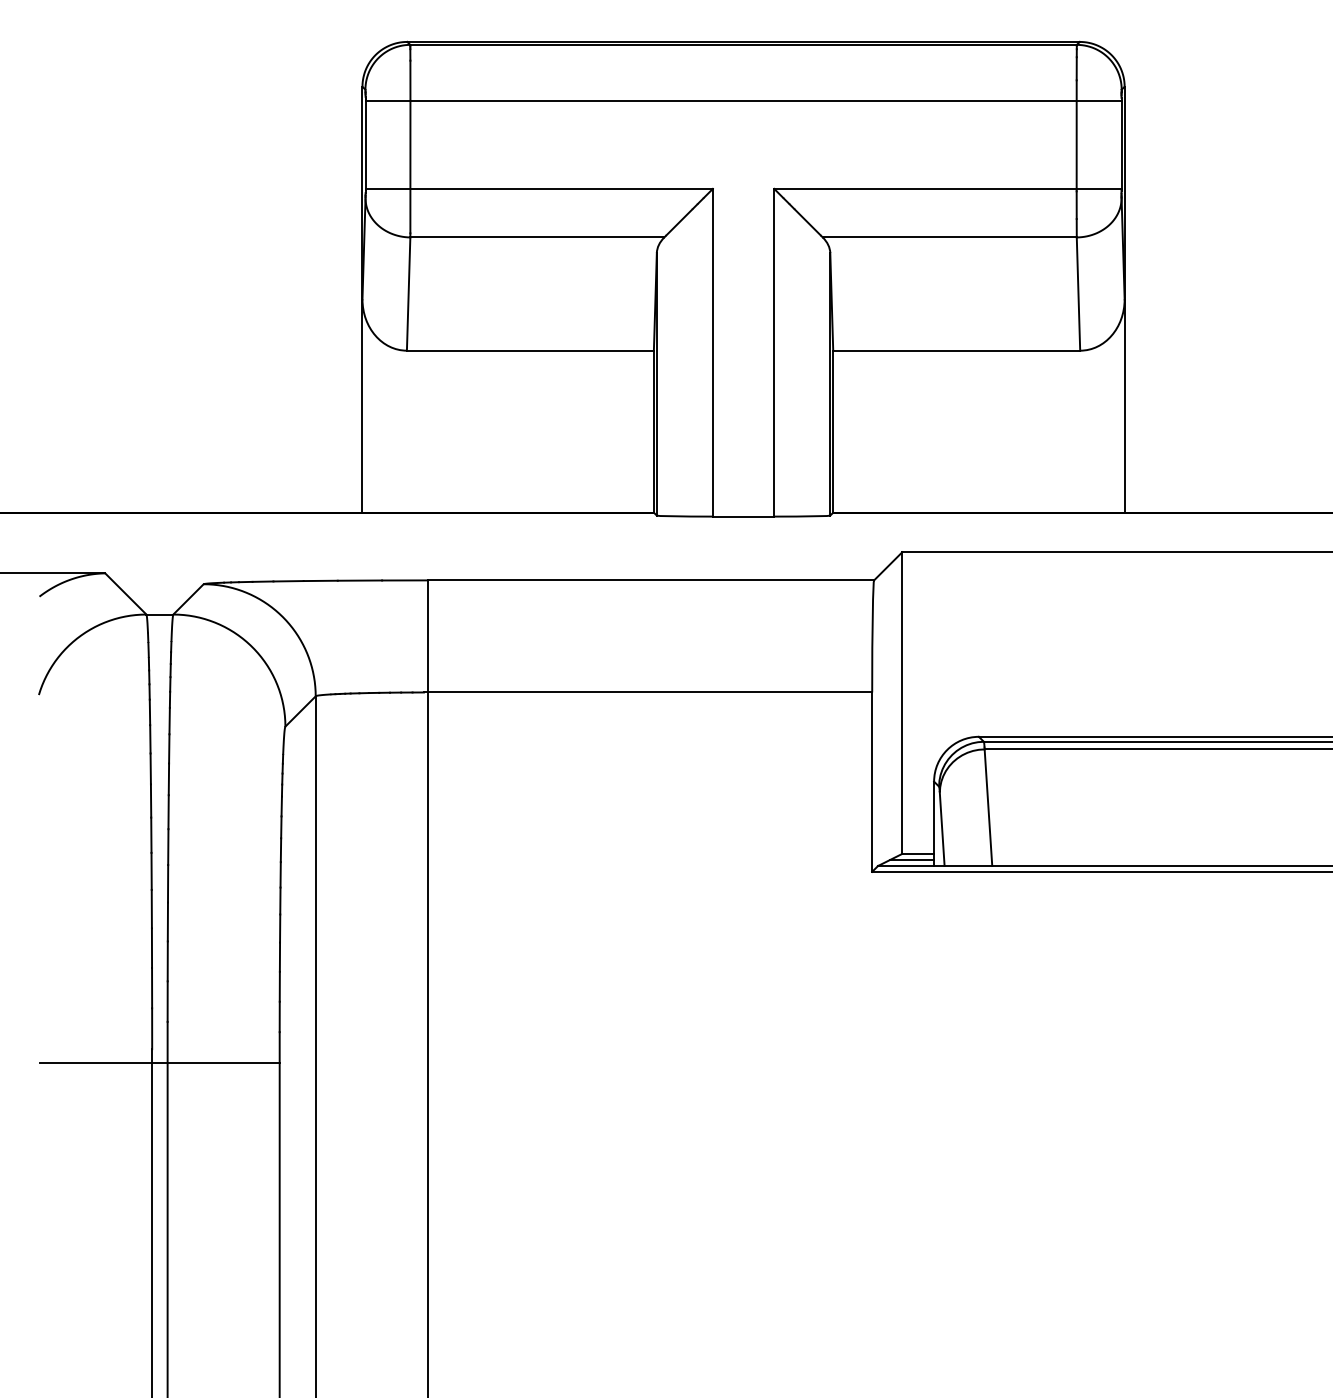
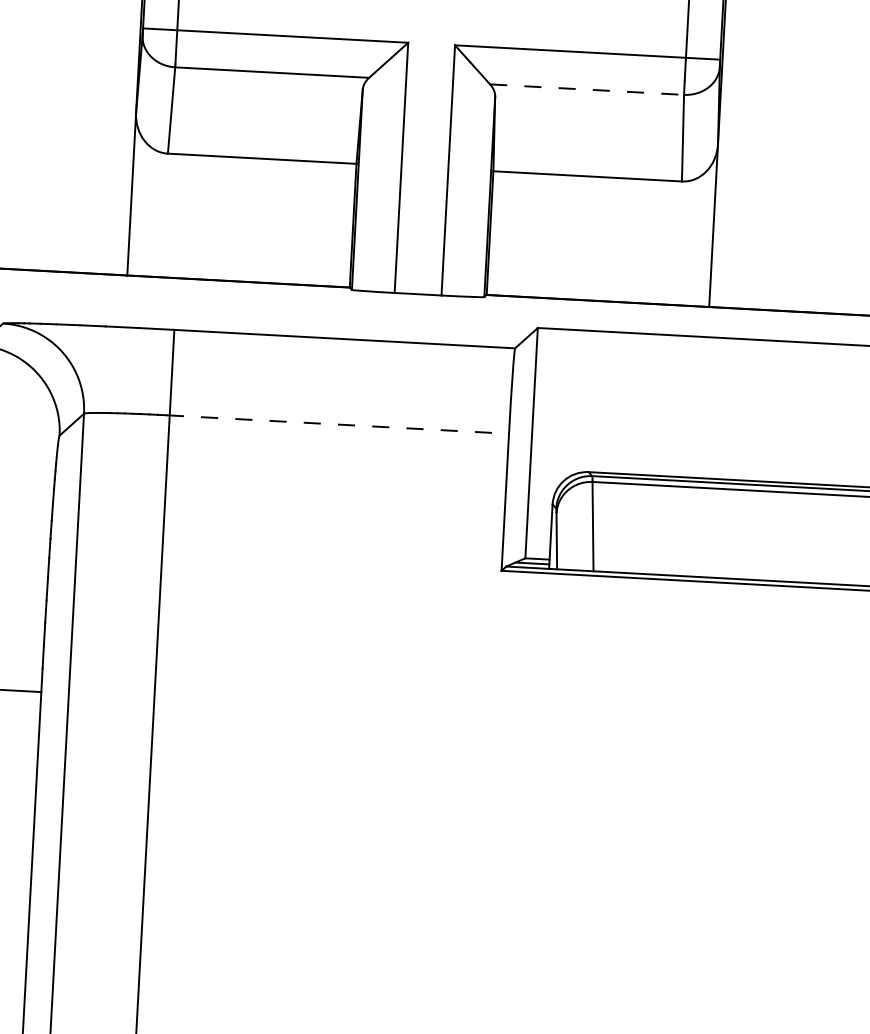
line: (950, 237) -> (587, 89), solid -> dashed
line: (648, 692) -> (338, 424), solid -> dashed

